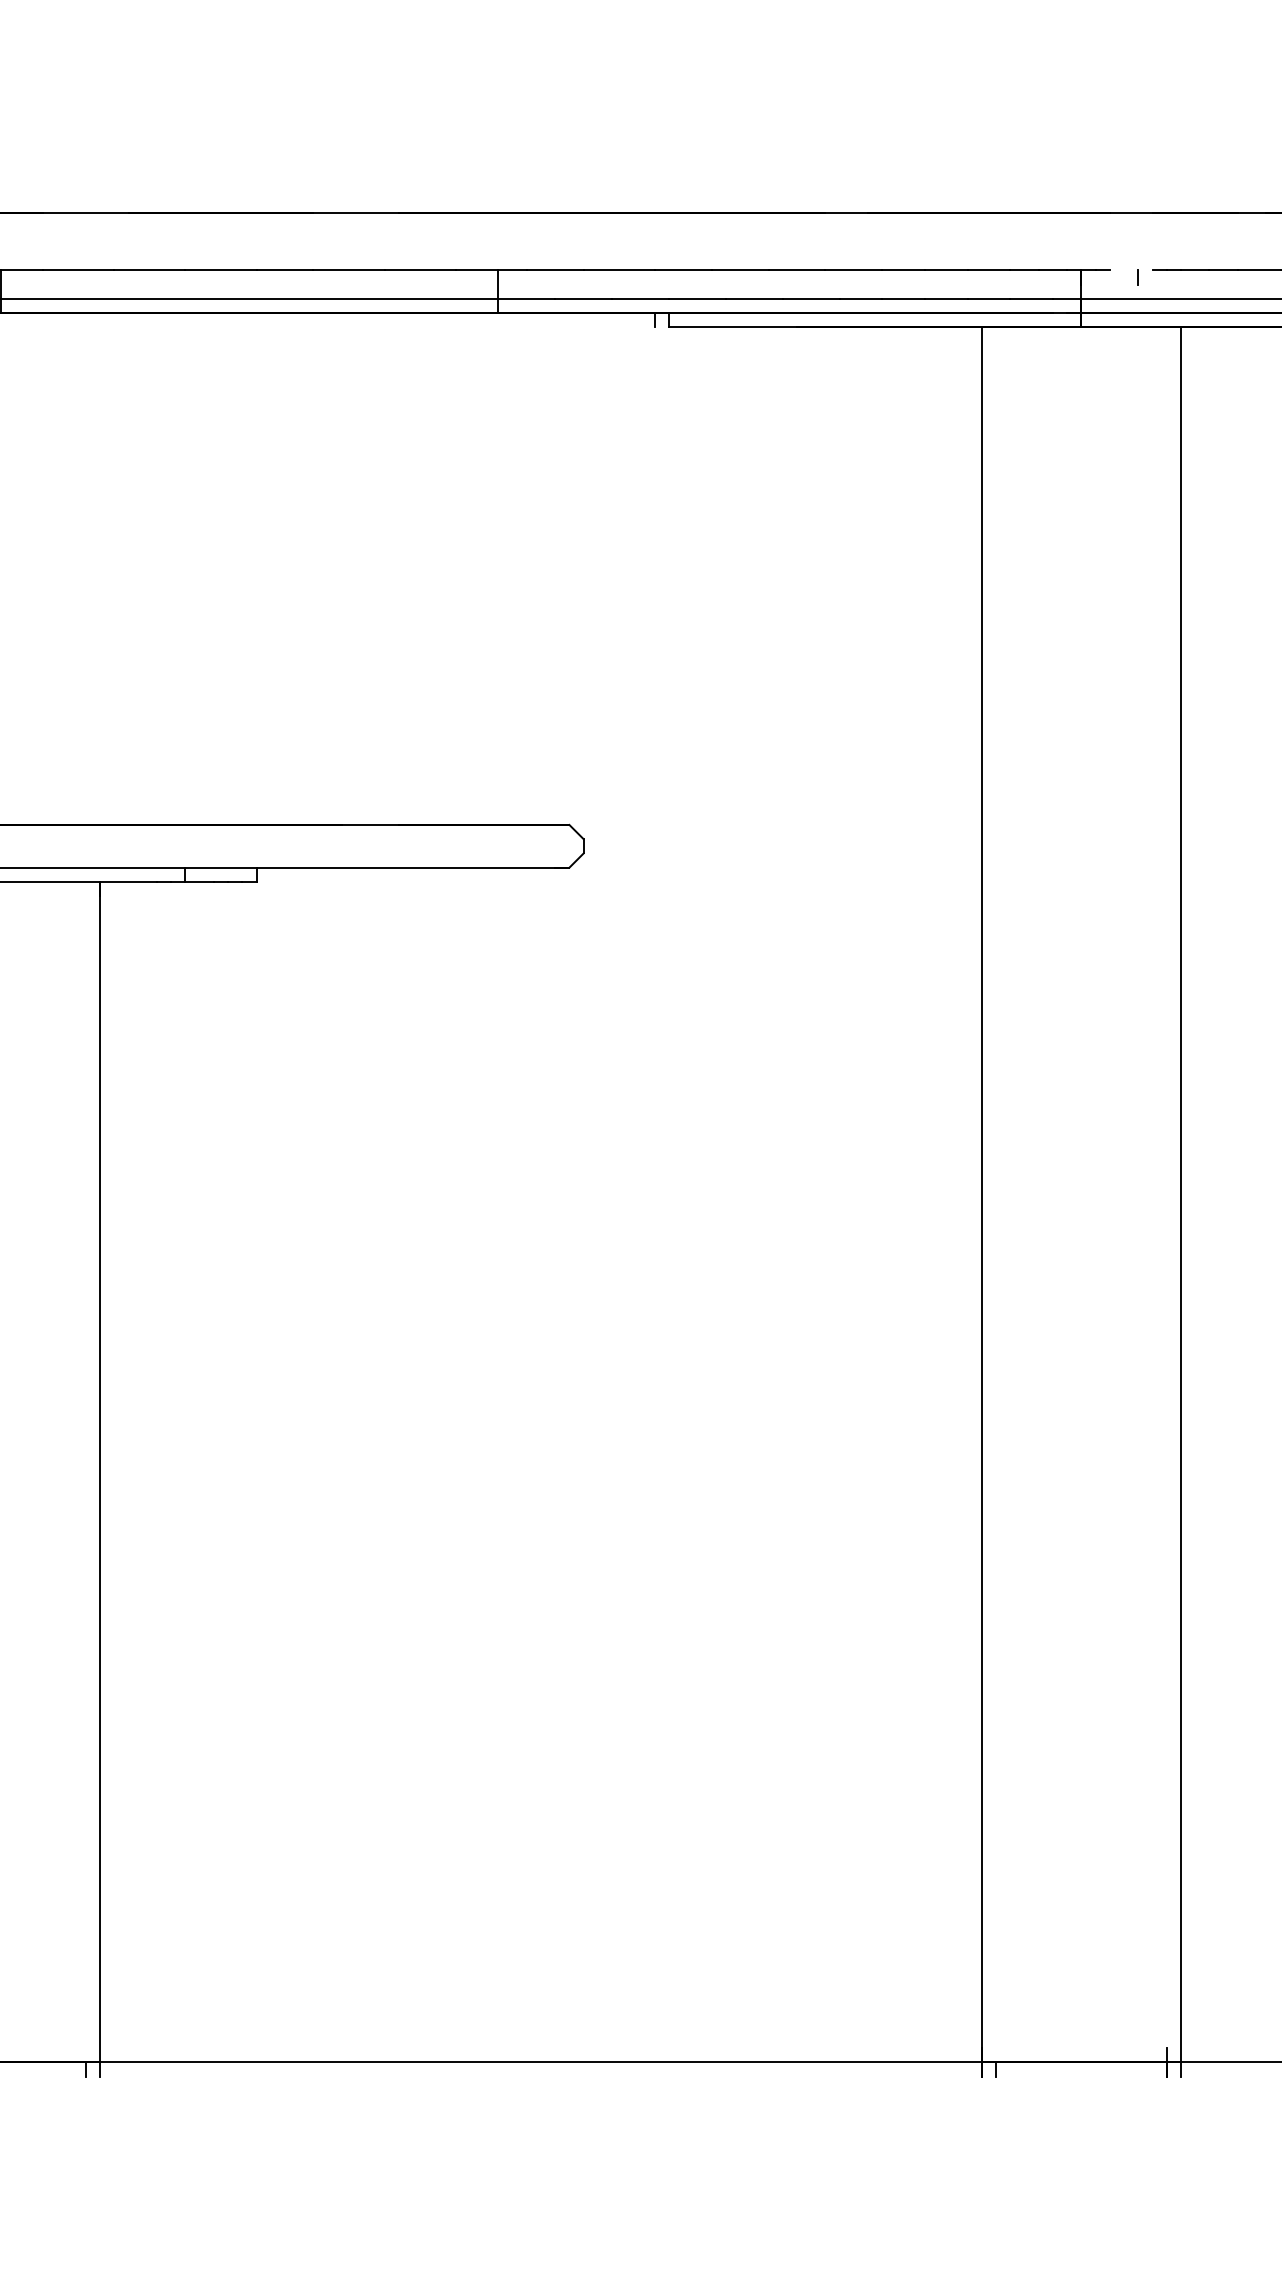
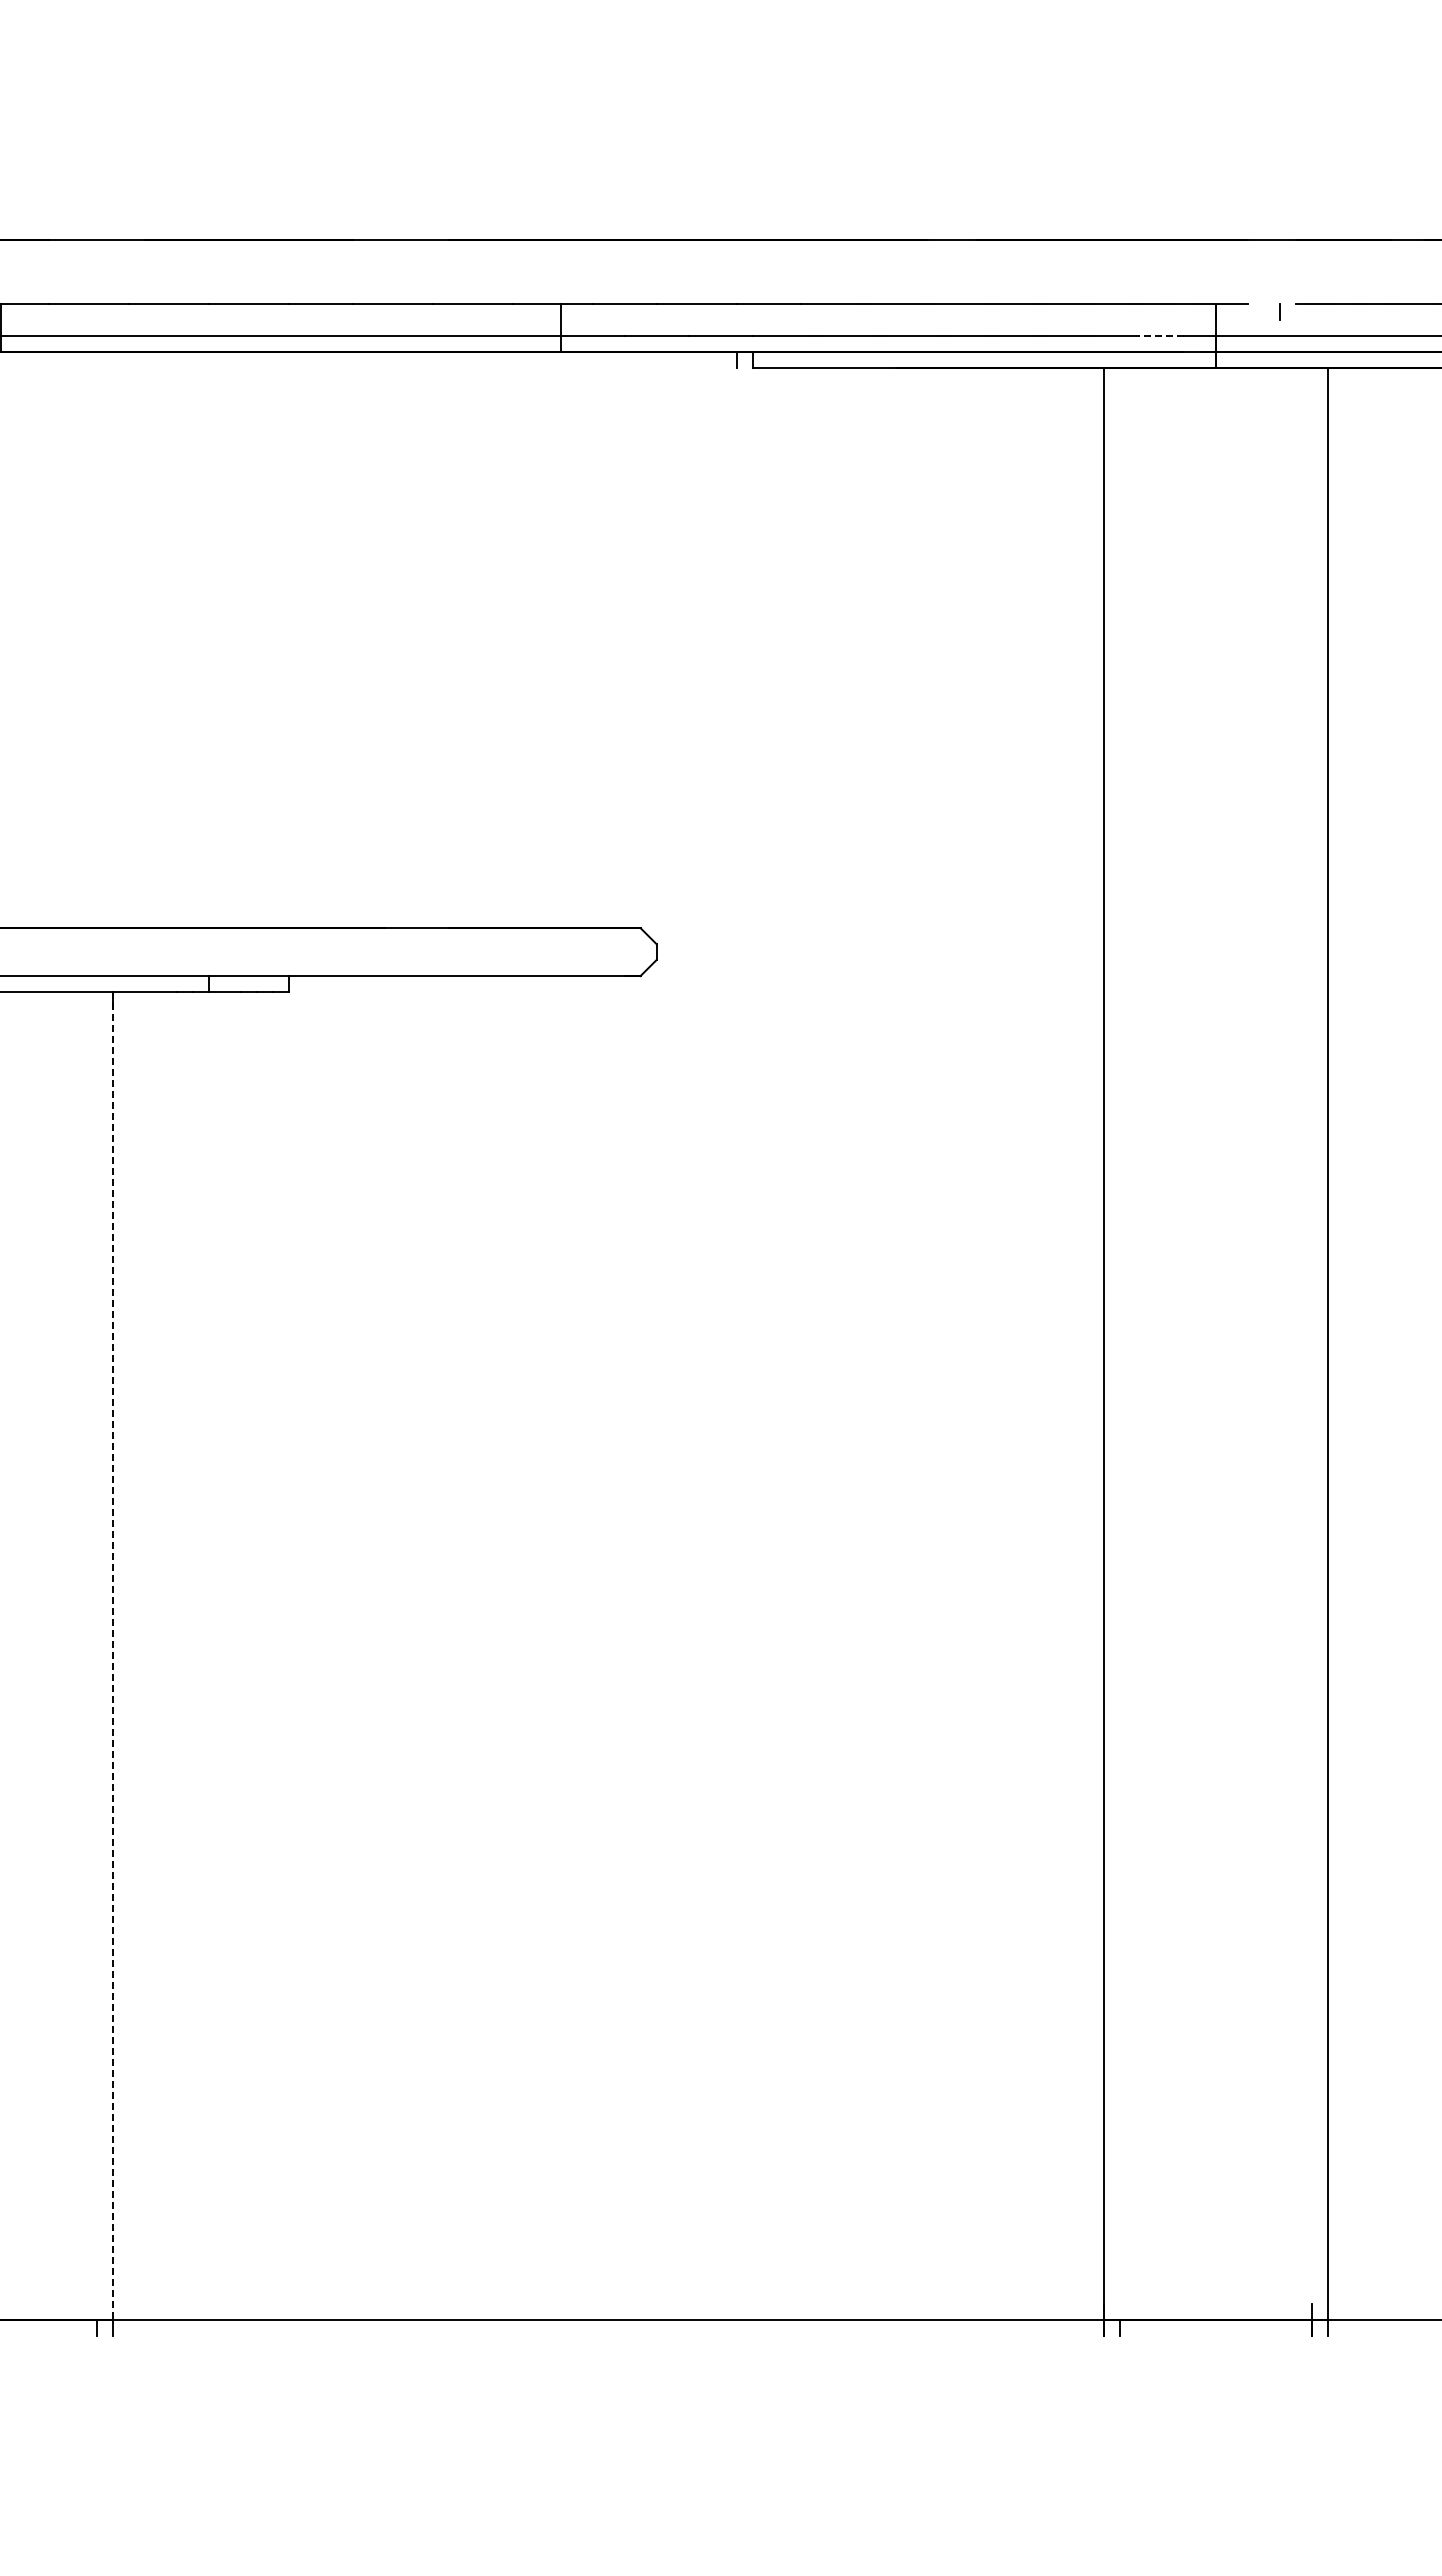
line: (1031, 298) -> (1160, 336), solid -> dashed
line: (99, 1471) -> (112, 1655), solid -> dashed

